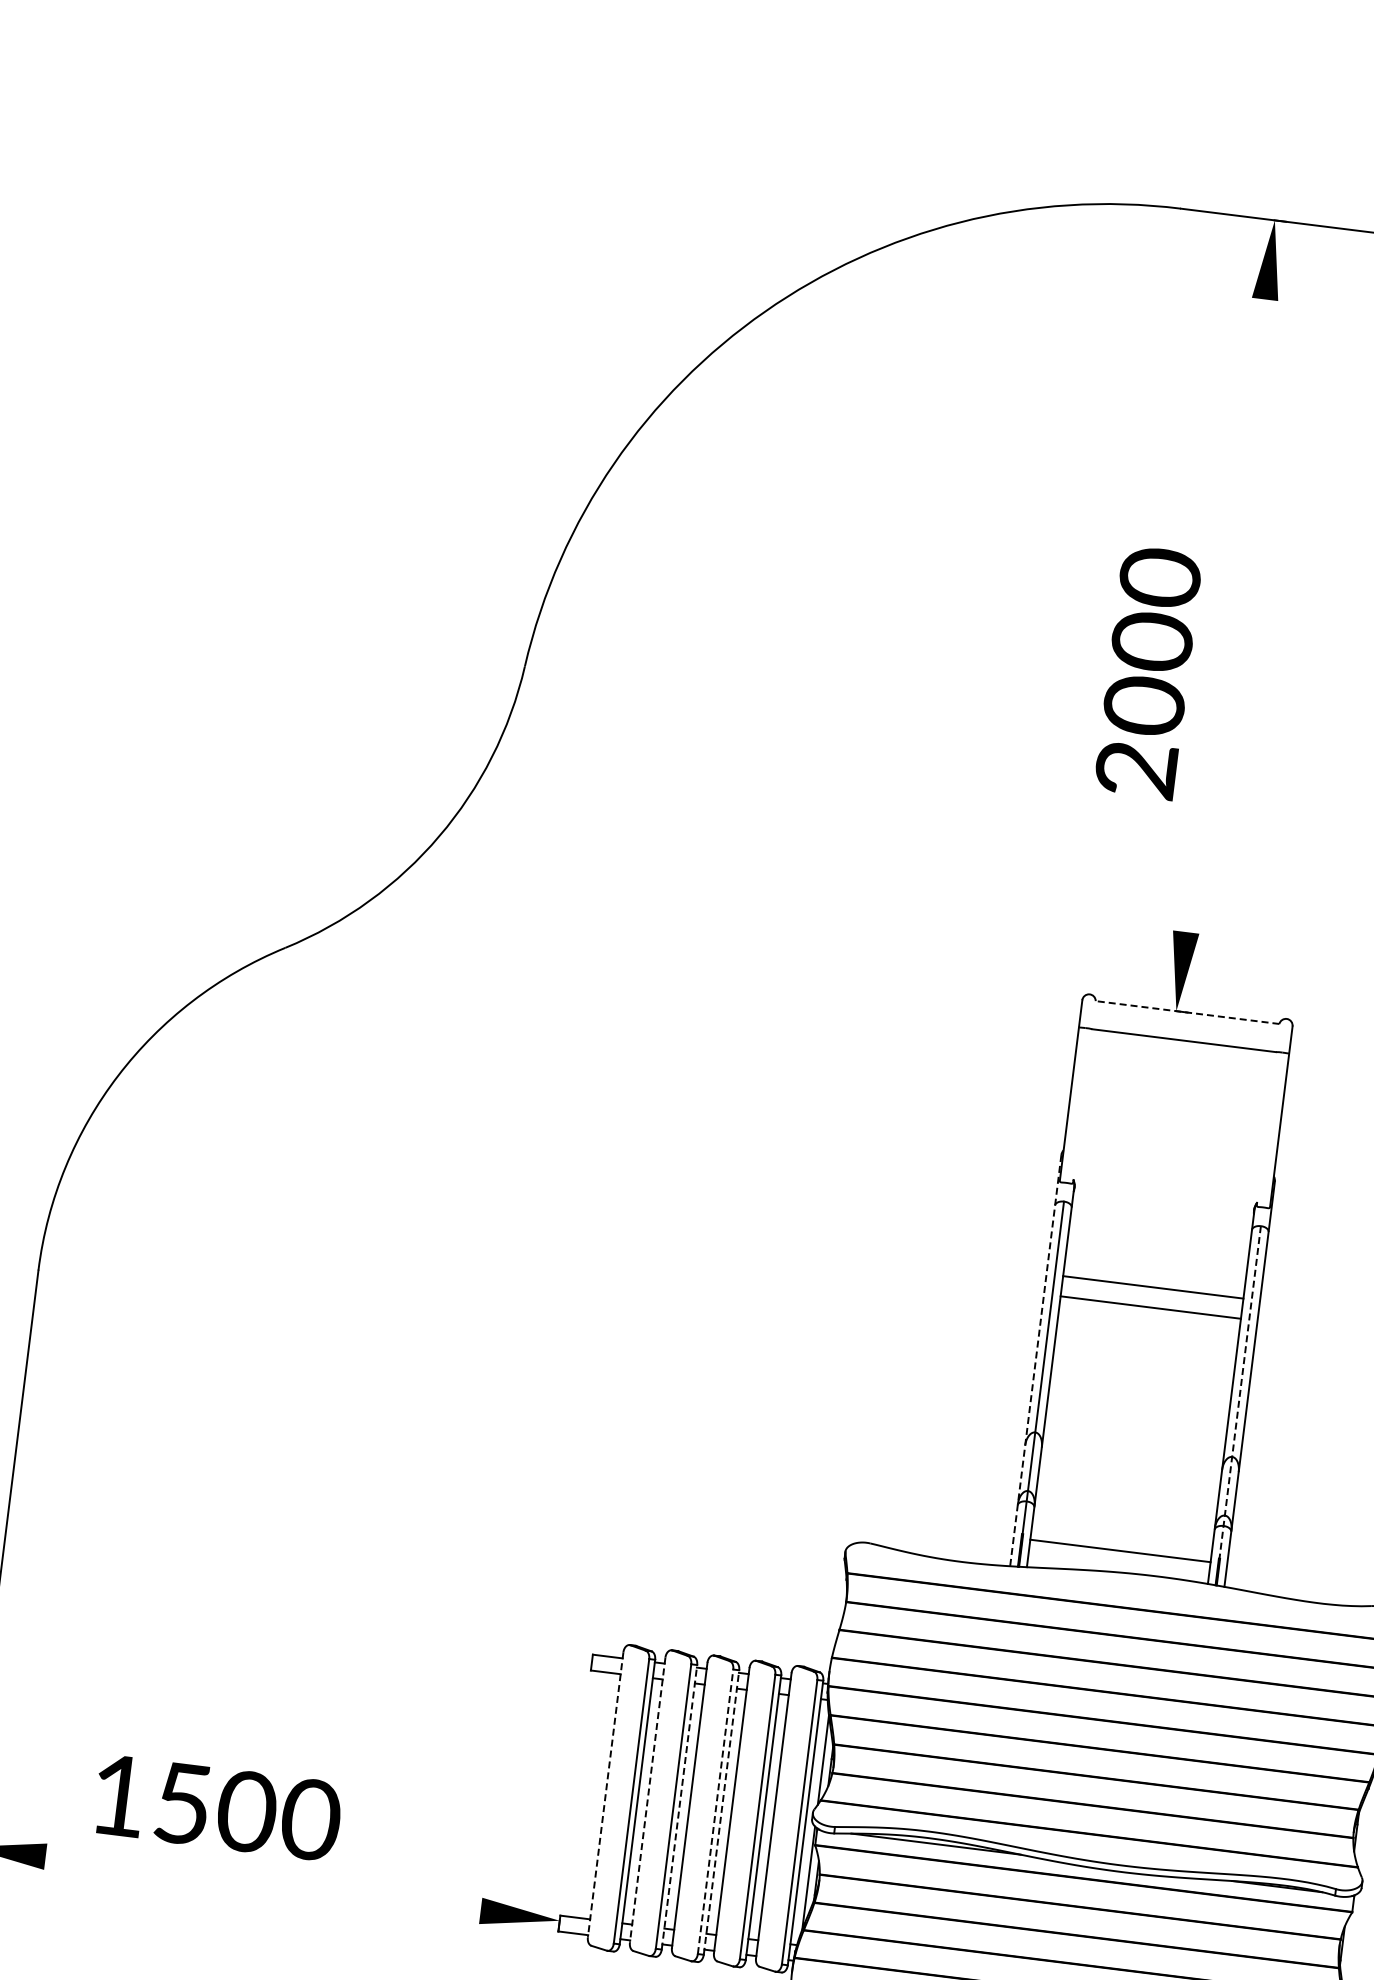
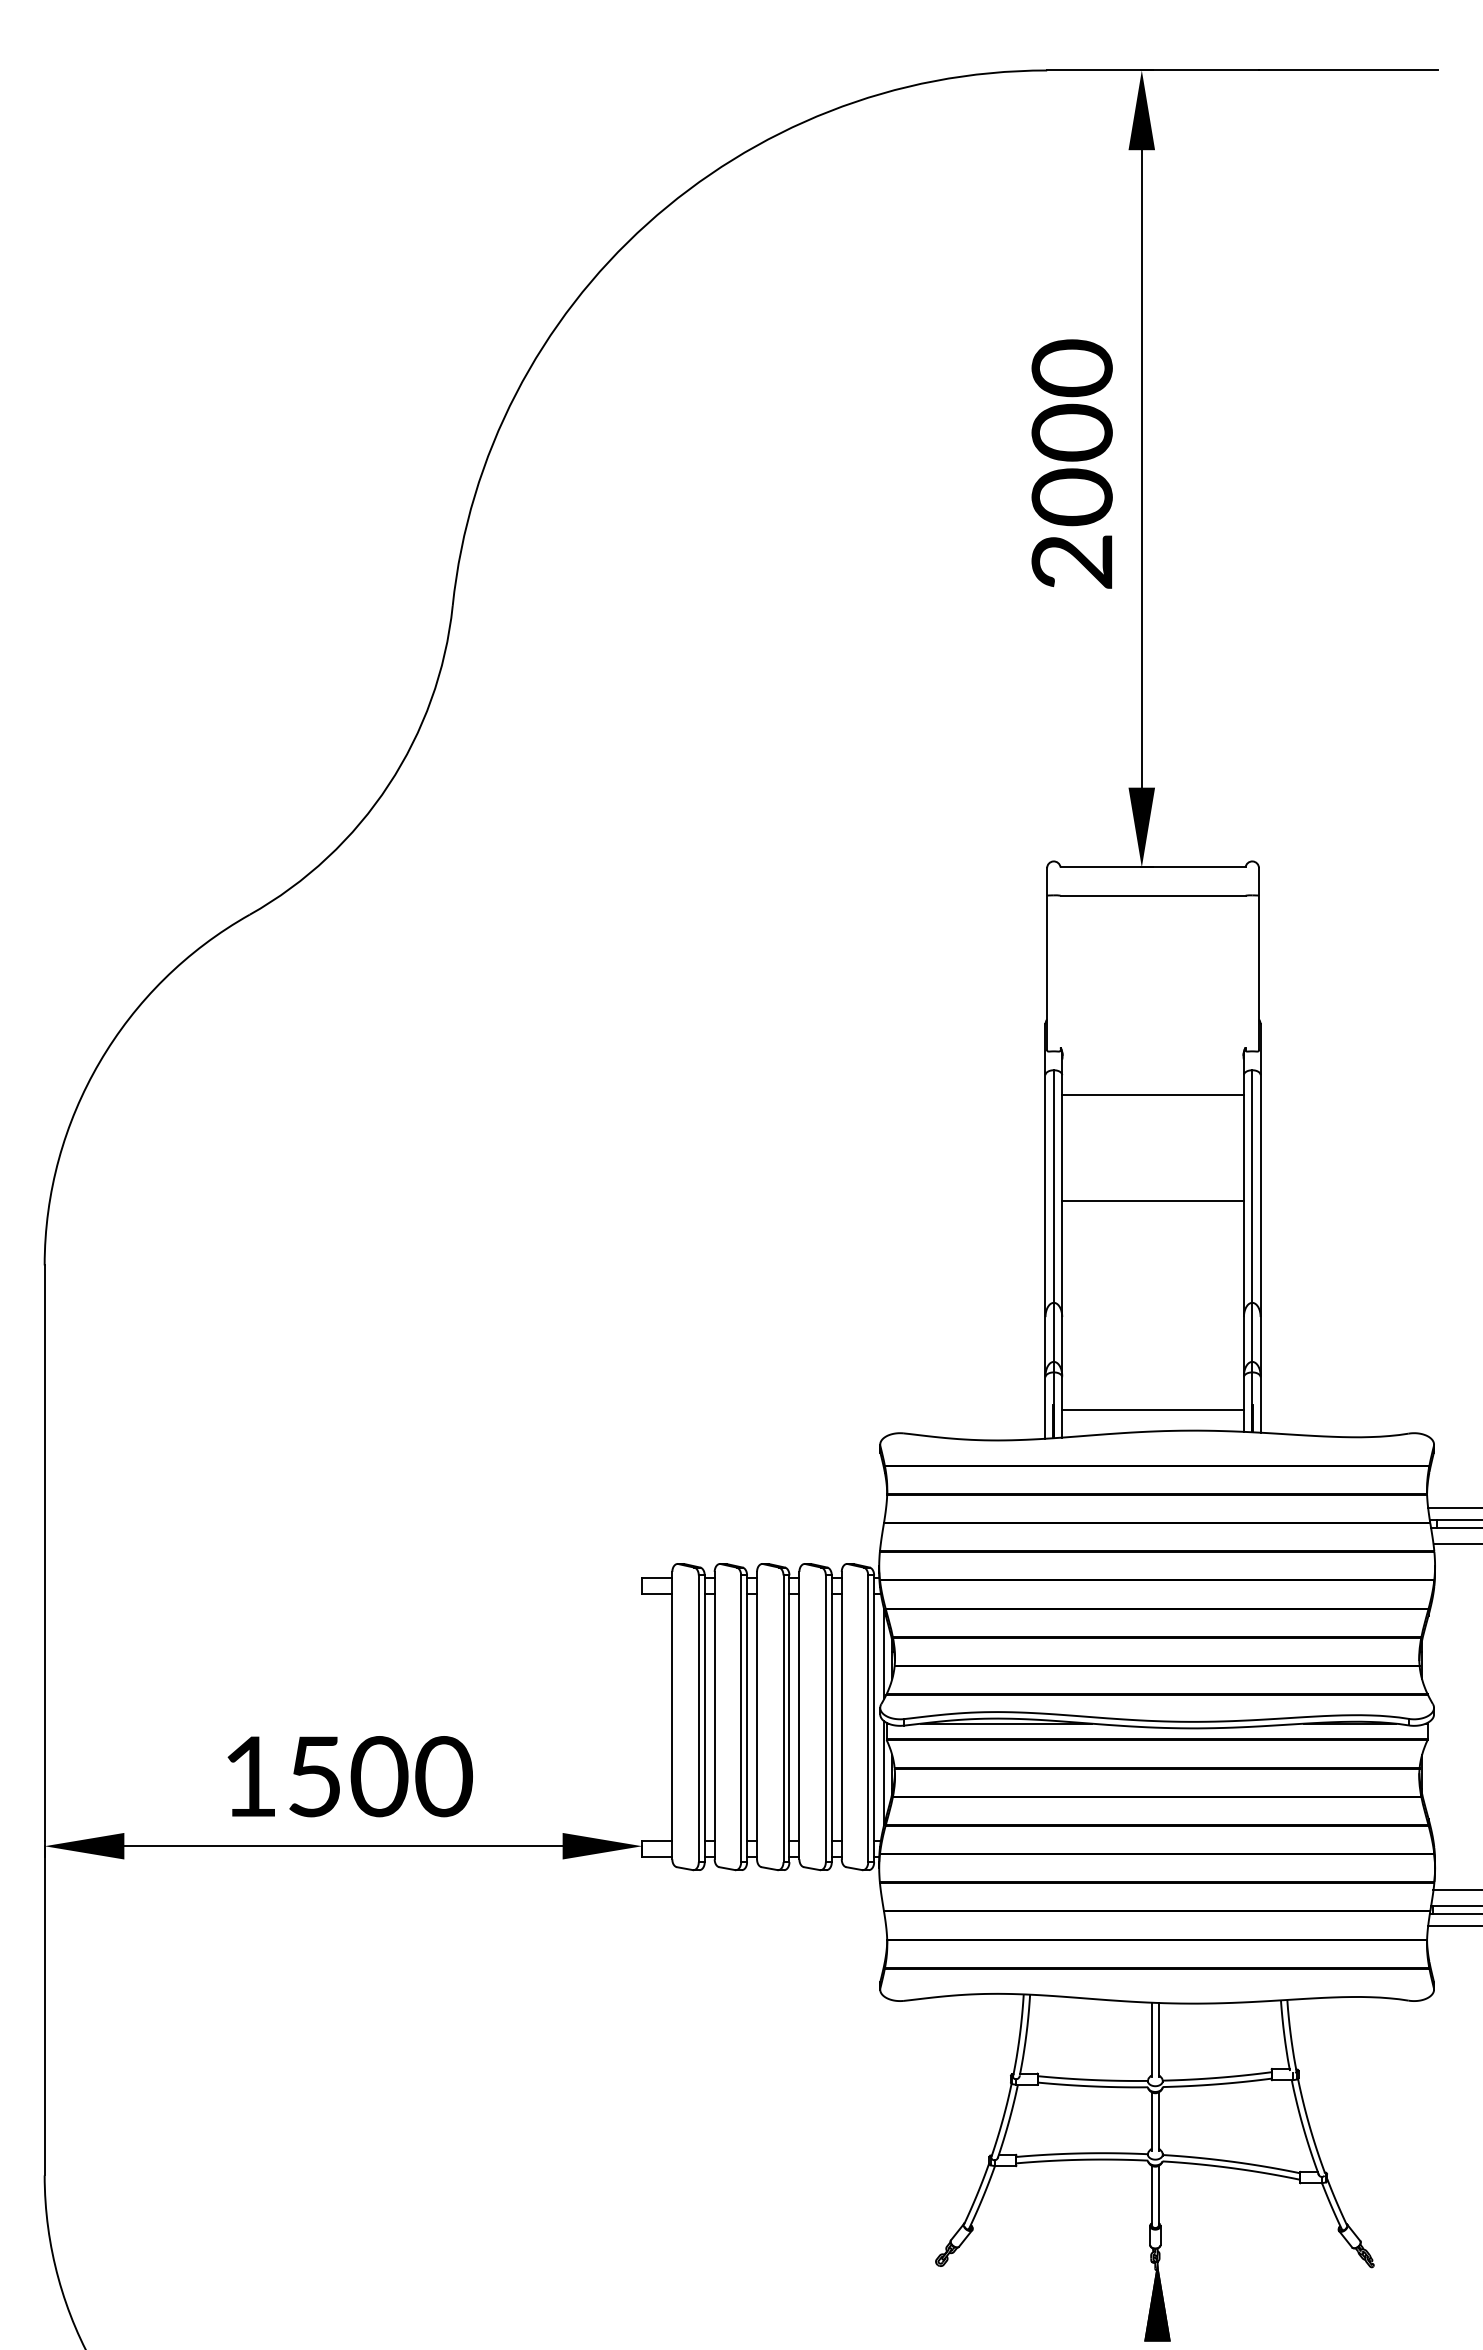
line: (1225, 615) -> (1141, 468), added
text: (1147, 672) -> (1071, 463), moved
line: (1187, 1012) -> (1153, 867), dashed -> solid
line: (1152, 1287) -> (1152, 1201), moved
line: (1150, 1307) -> (1152, 1094), moved
line: (1035, 1361) -> (1045, 1232), dashed -> solid
line: (1238, 1406) -> (1252, 1251), dashed -> solid
line: (605, 1794) -> (672, 1715), dashed -> solid
line: (647, 1799) -> (714, 1715), dashed -> solid
text: (217, 1807) -> (349, 1776), moved
line: (679, 1807) -> (747, 1718), dashed -> solid
line: (715, 1811) -> (783, 1718), dashed -> solid
line: (721, 1812) -> (789, 1718), dashed -> solid
line: (263, 1884) -> (343, 1846), added

